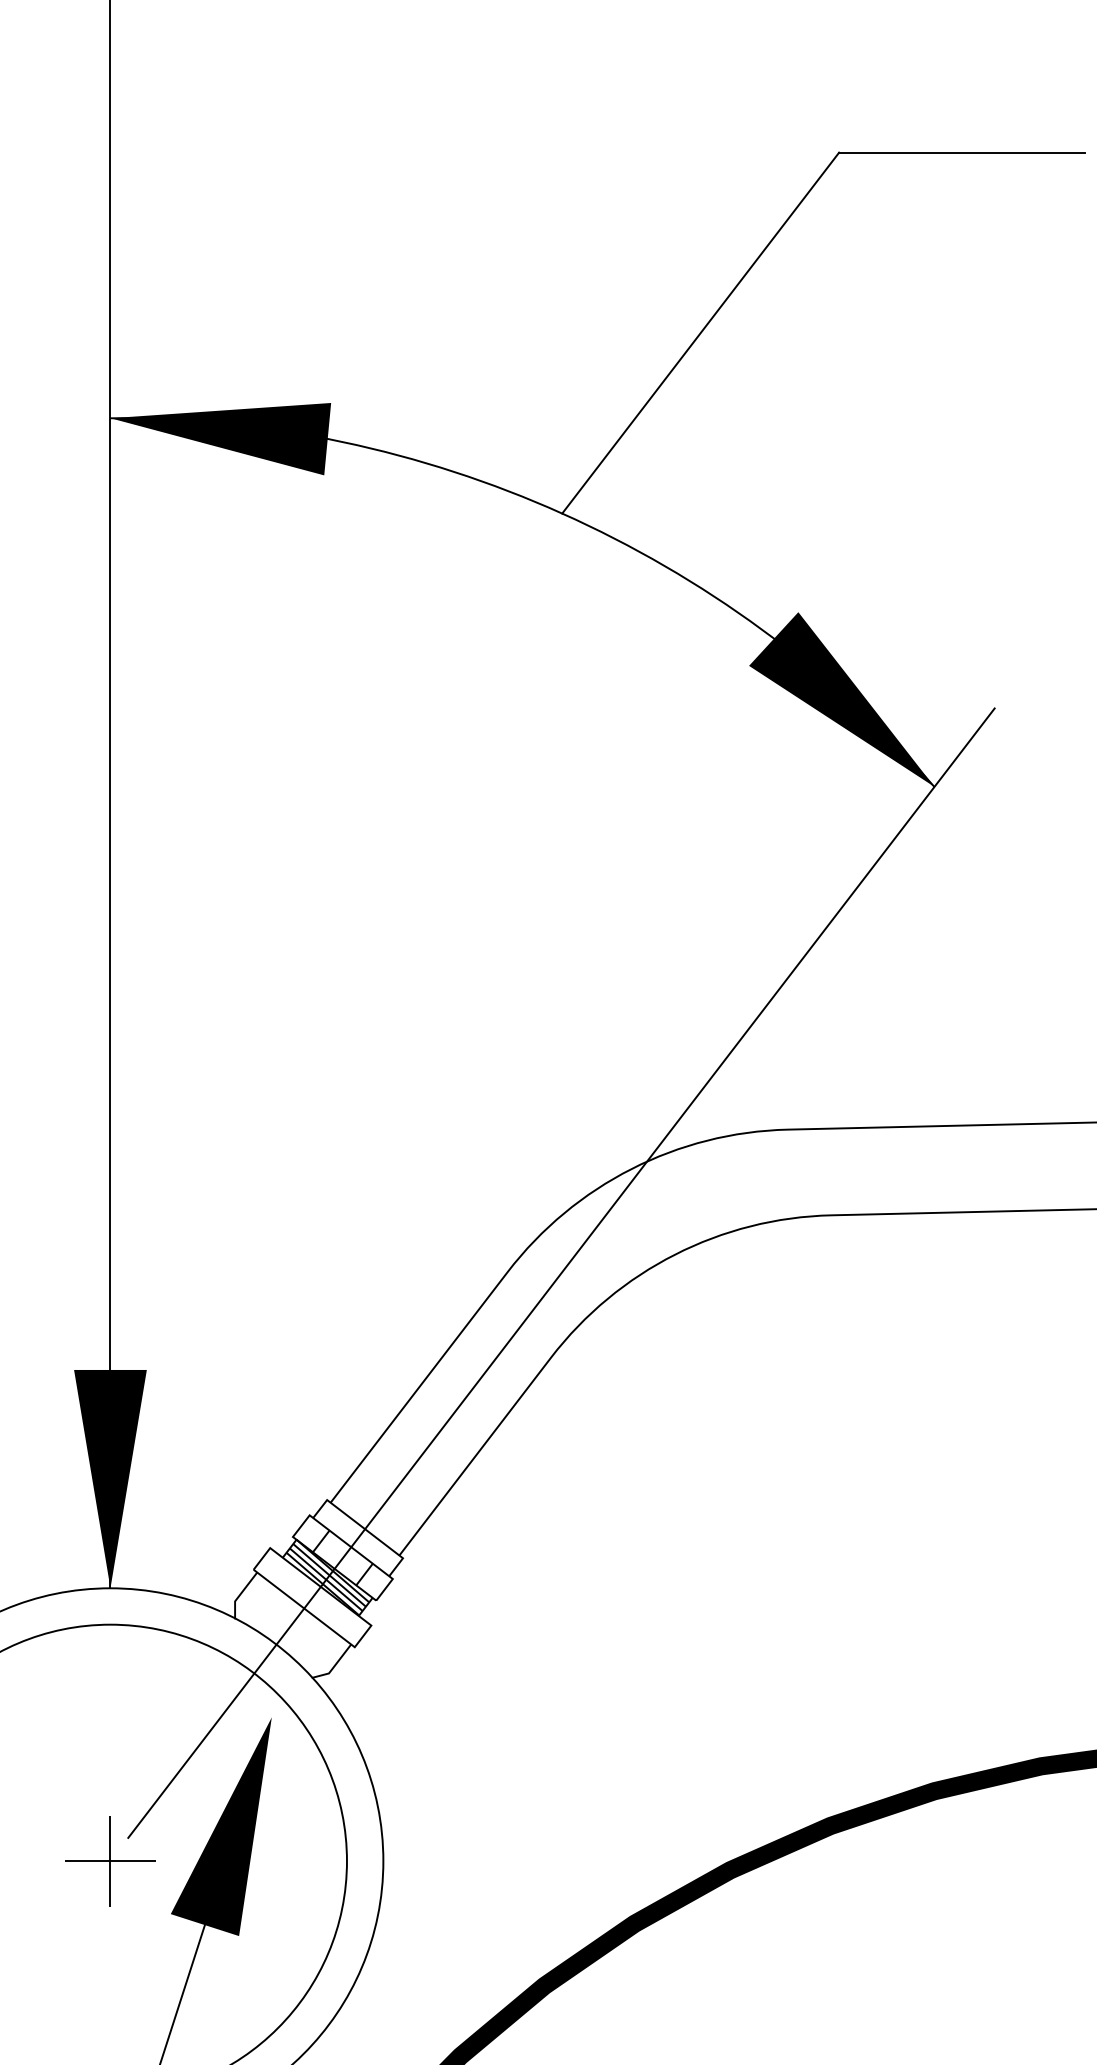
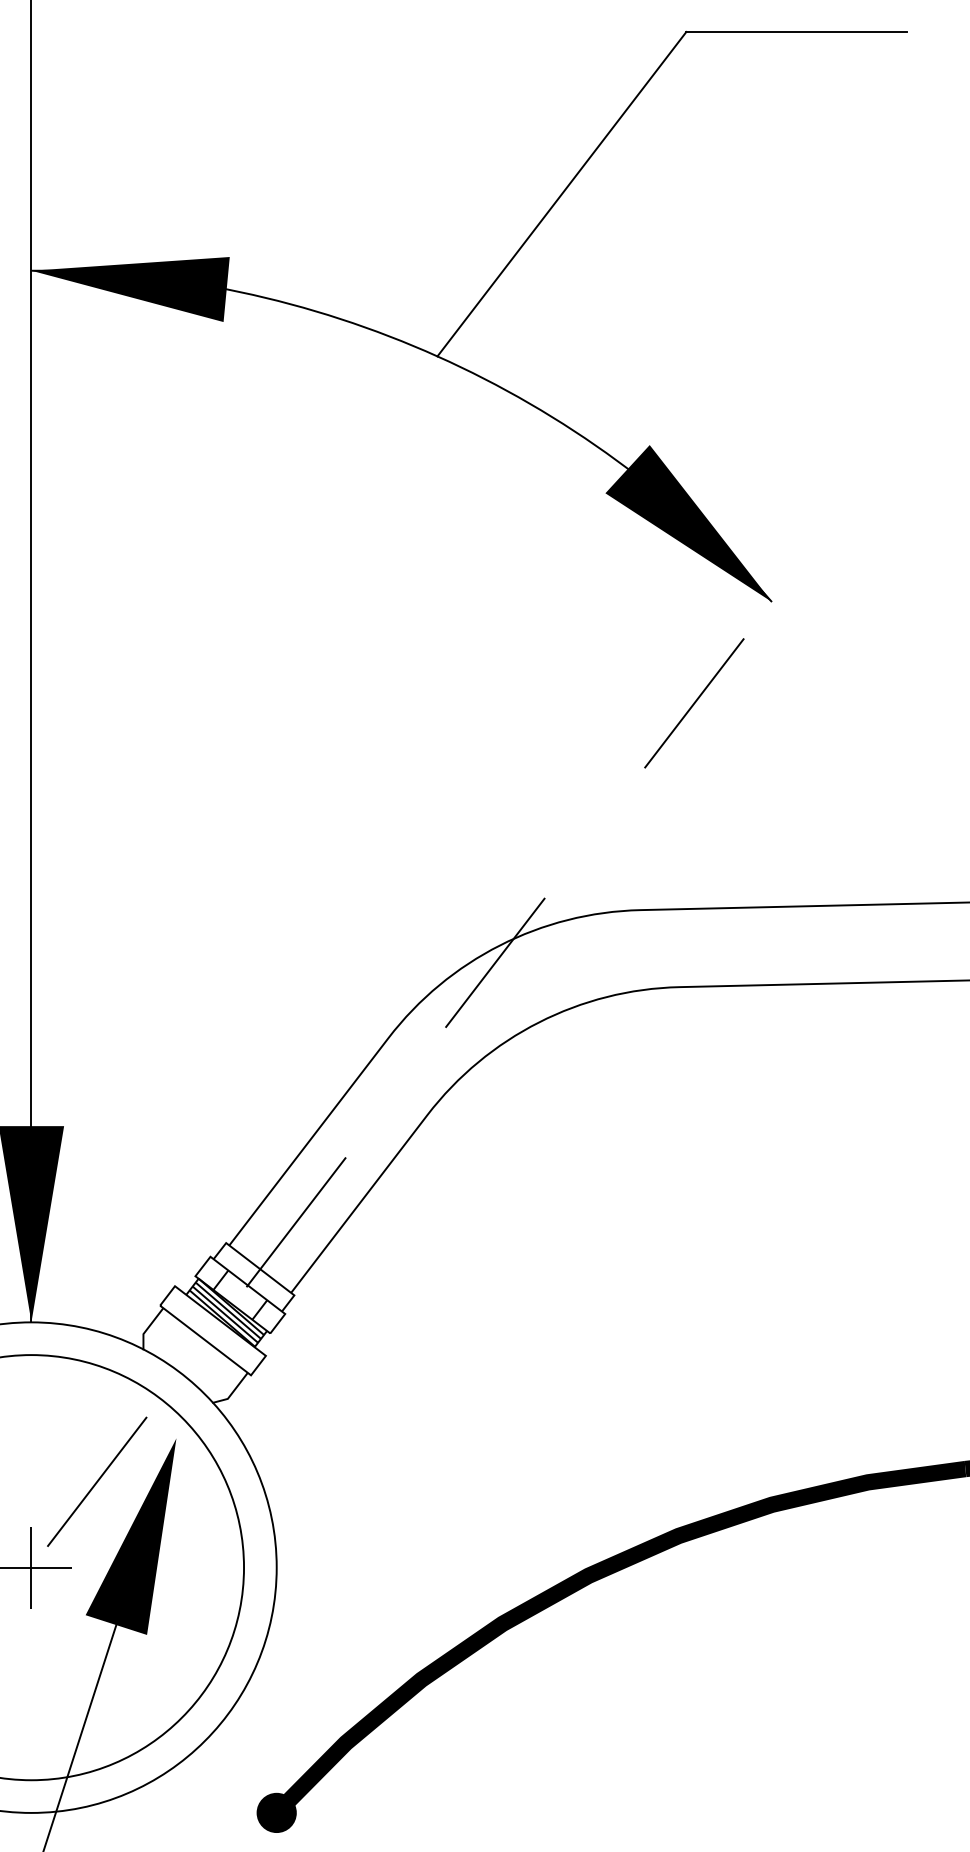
line: (561, 1273) -> (436, 1039), solid -> dashed

